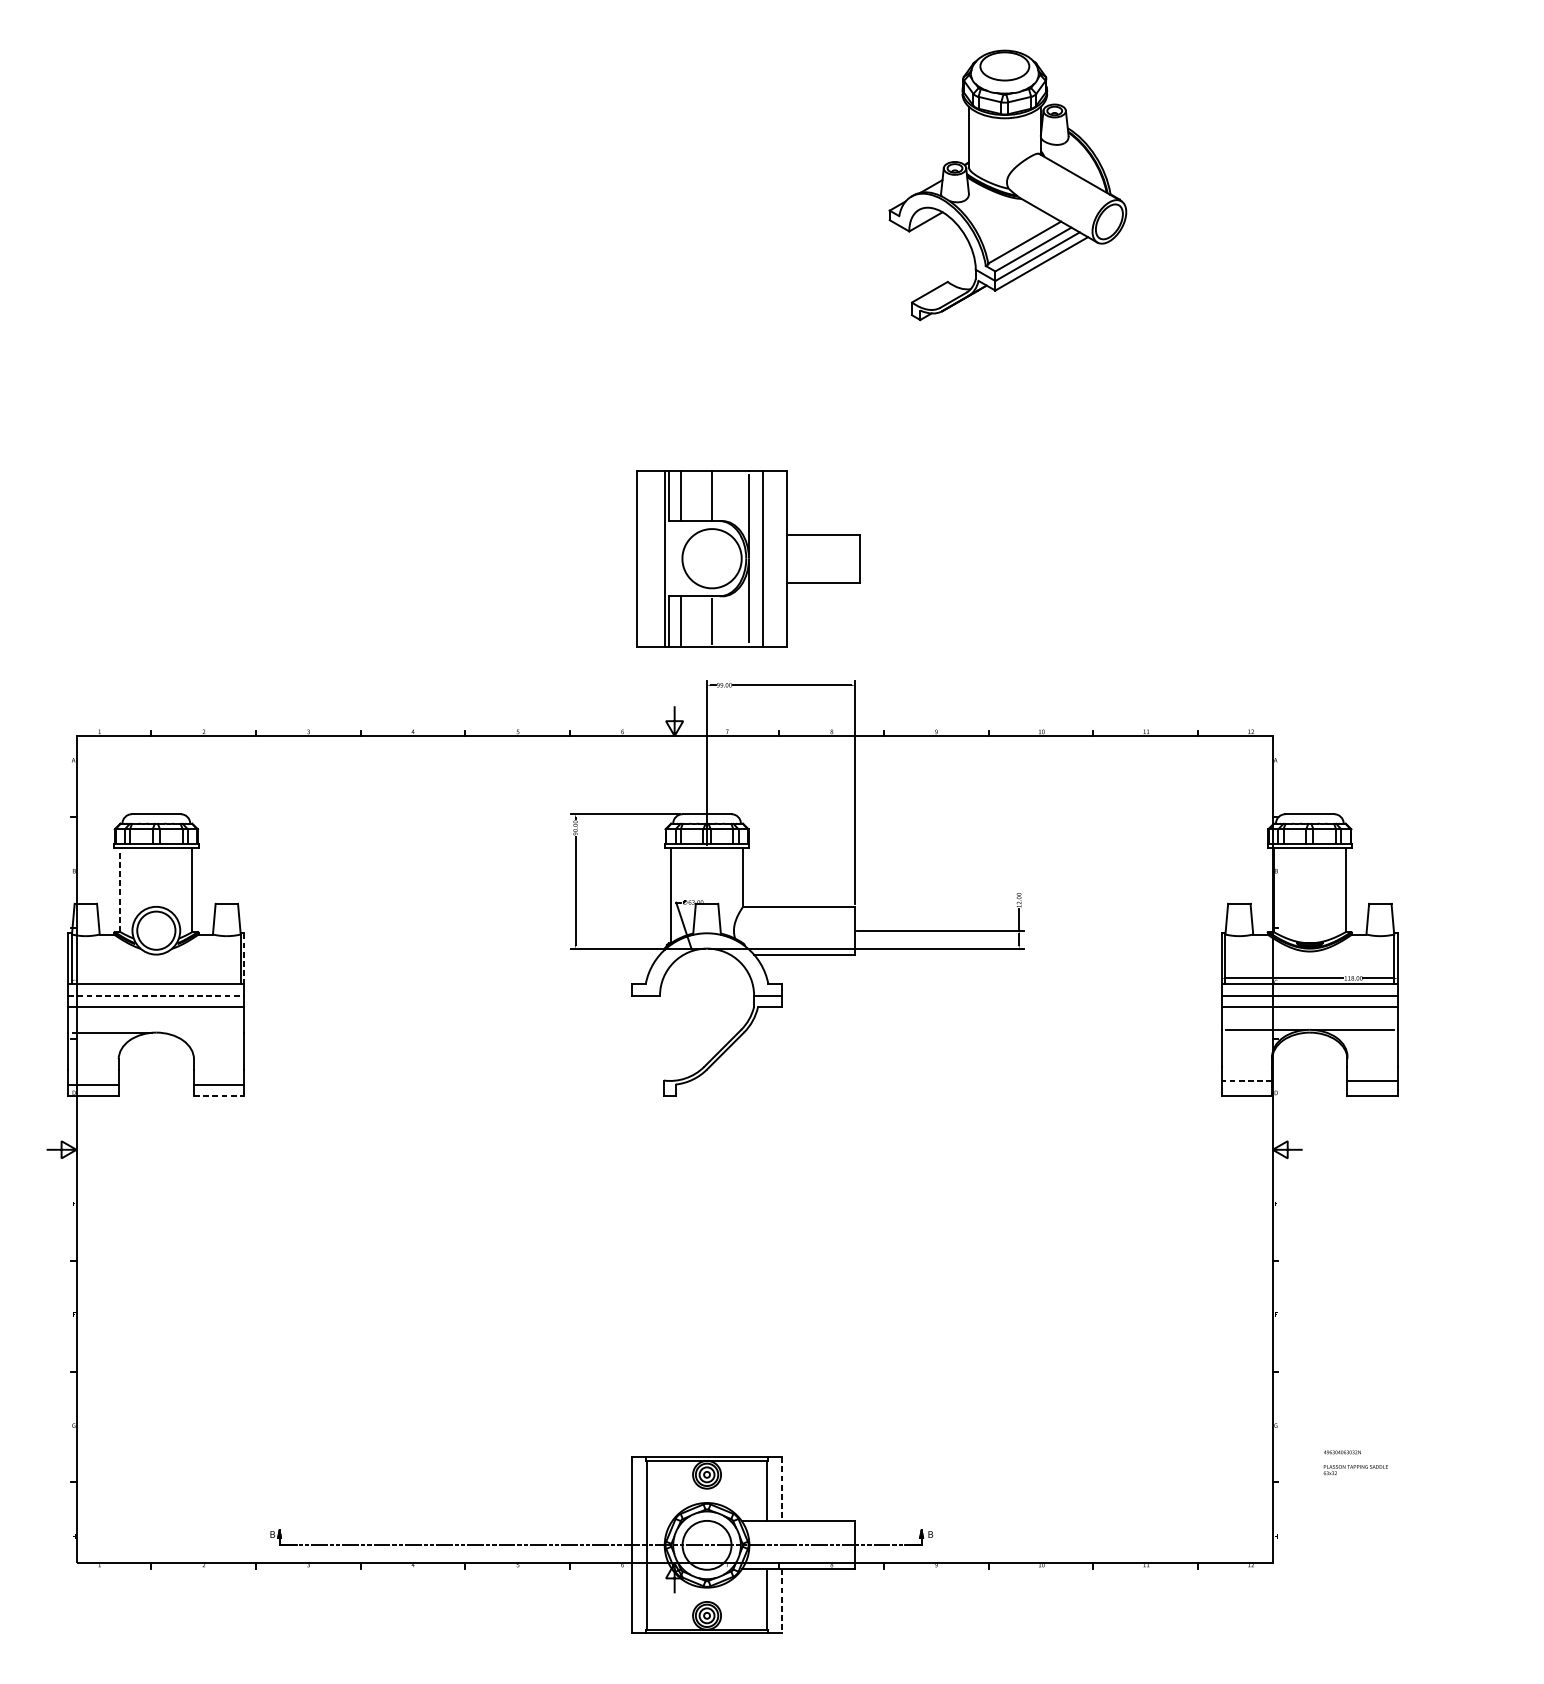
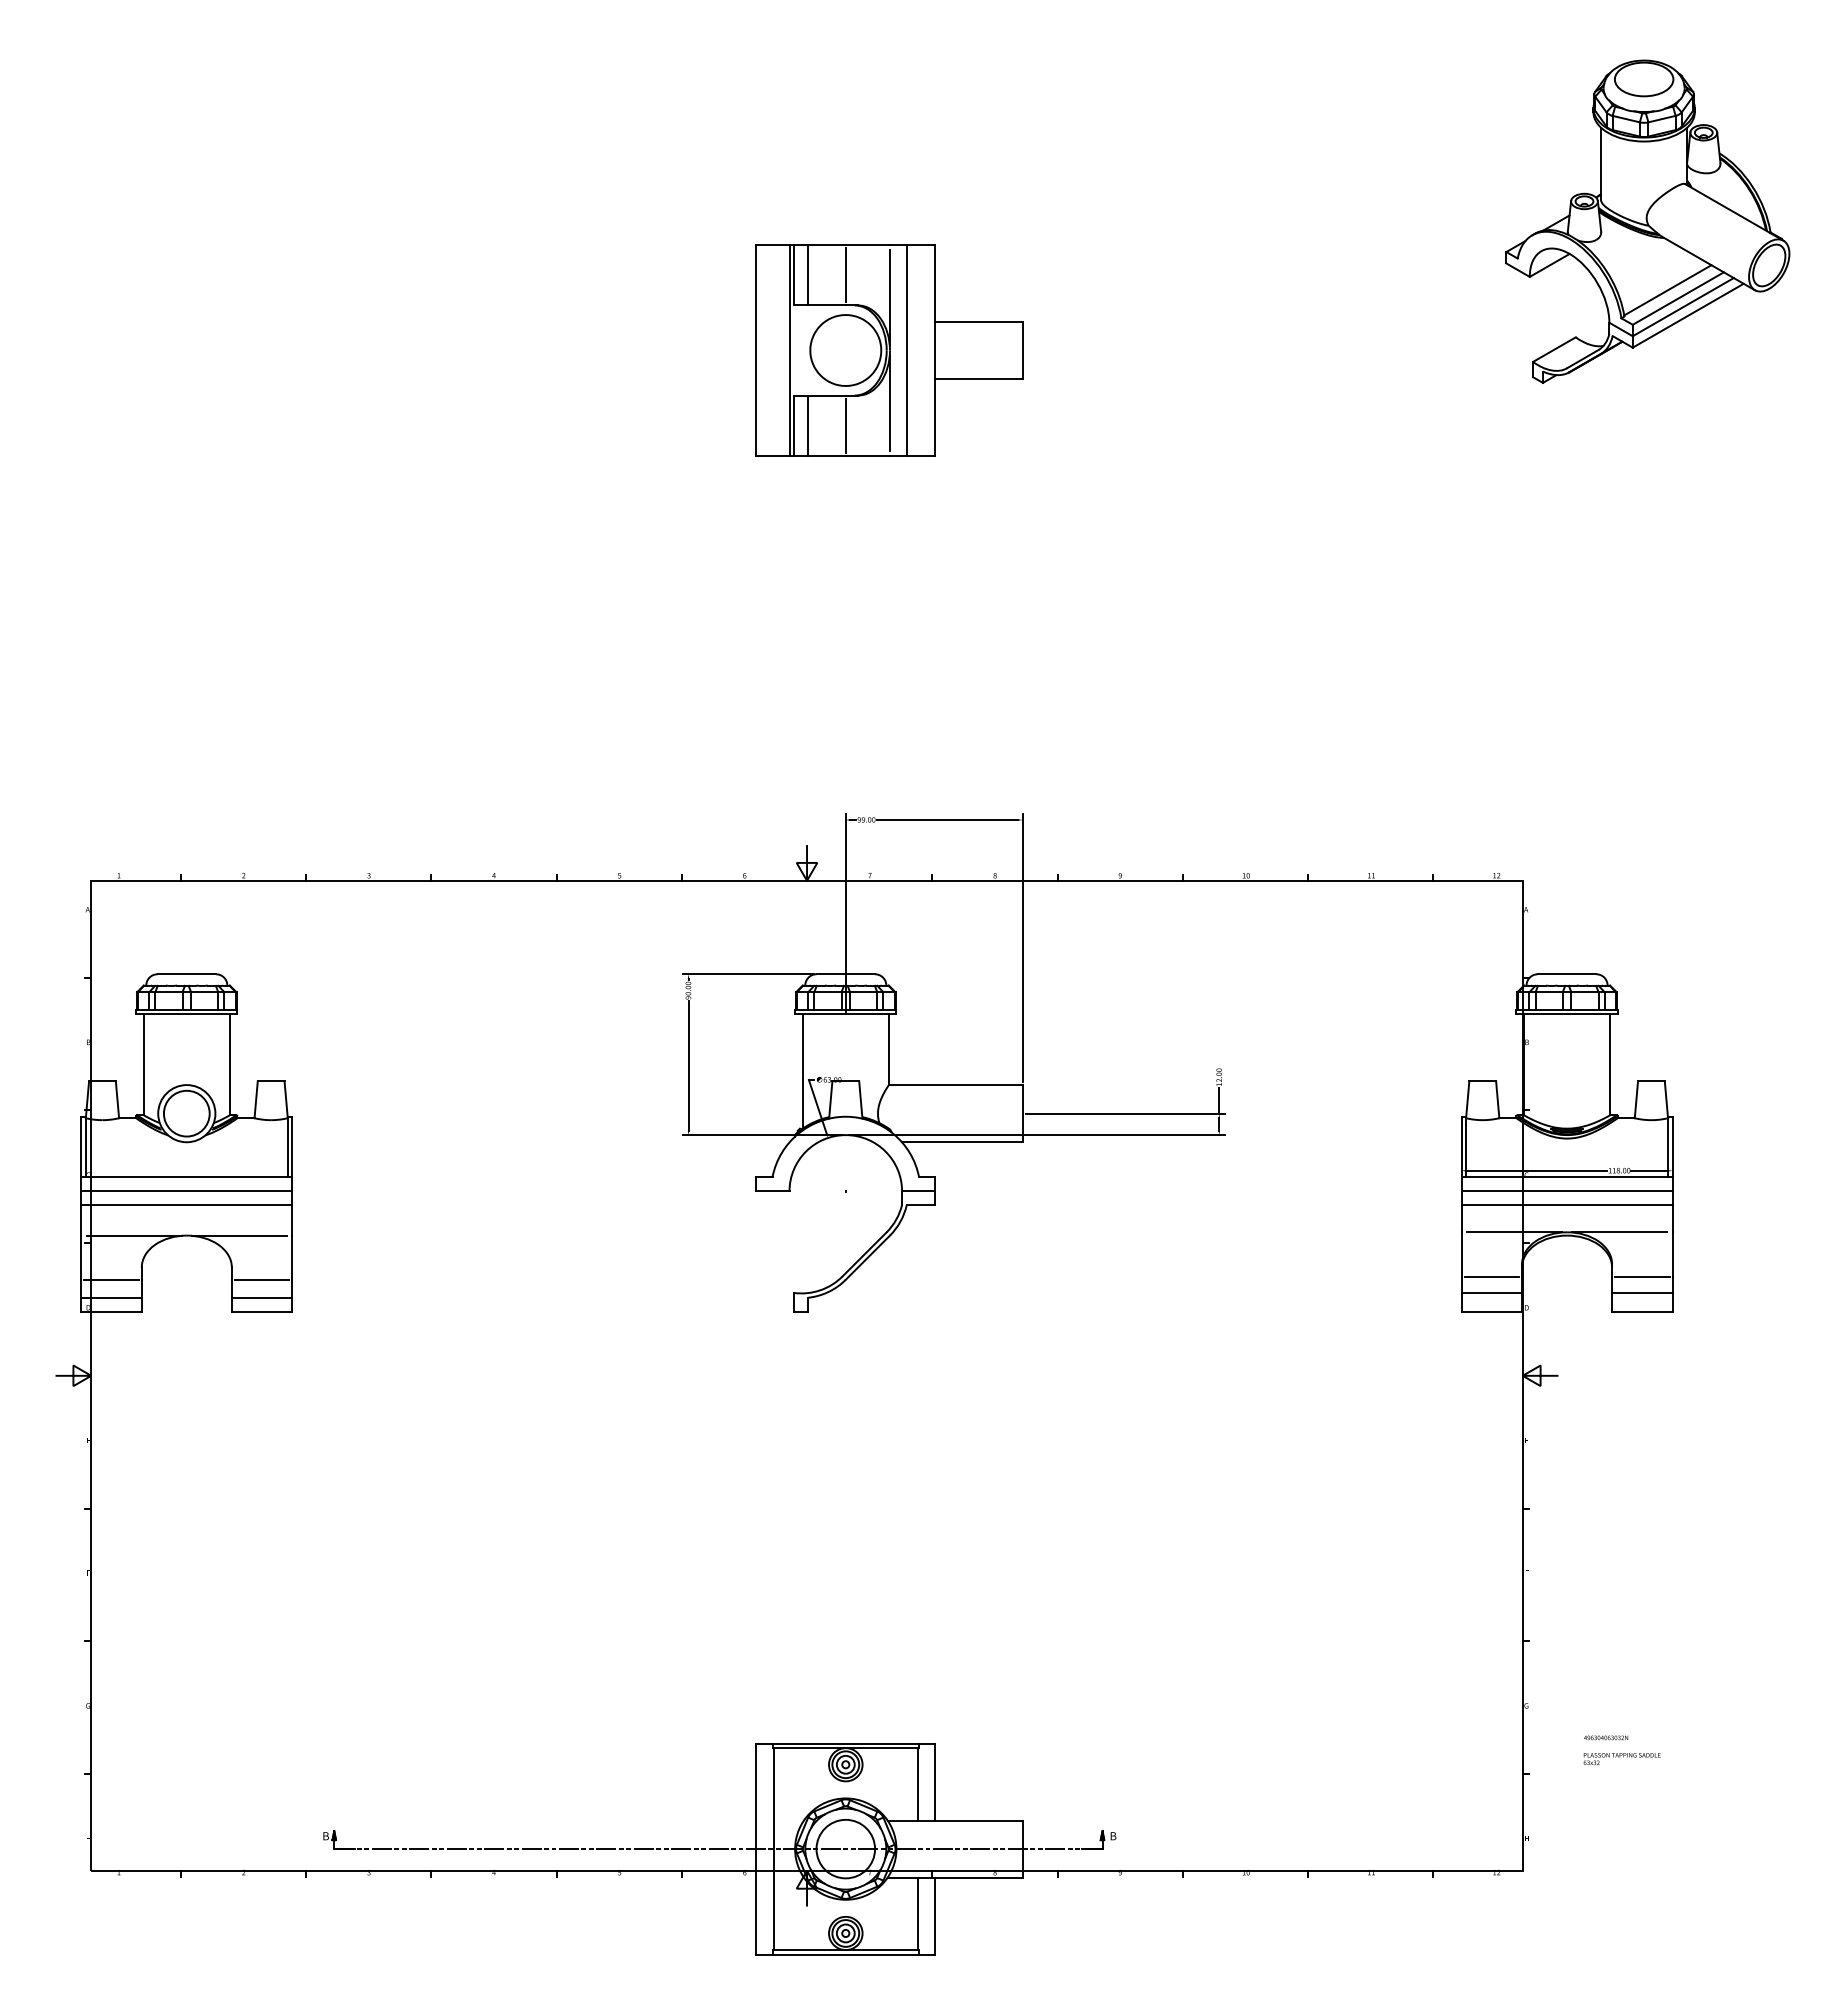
part: (1007, 185) -> (1647, 221), moved
part: (748, 558) -> (889, 350), moved
line: (120, 889) -> (143, 1064), dashed -> solid
line: (244, 958) -> (292, 1147), dashed -> solid
line: (156, 995) -> (187, 1191), dashed -> solid
line: (200, 1032) -> (239, 1235), added
line: (1246, 1066) -> (1491, 1276), added
line: (1372, 1066) -> (1642, 1276), added
line: (93, 1069) -> (111, 1279), added
line: (218, 1069) -> (261, 1279), added
line: (1246, 1080) -> (1491, 1292), dashed -> solid
line: (219, 1096) -> (262, 1311), dashed -> solid
line: (782, 1489) -> (935, 1782), dashed -> solid
line: (782, 1601) -> (935, 1916), dashed -> solid

